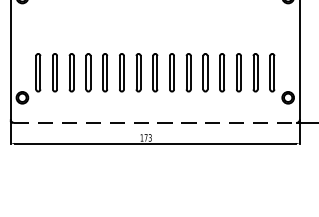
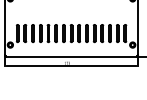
line: (157, 122) -> (72, 56), dashed -> solid

